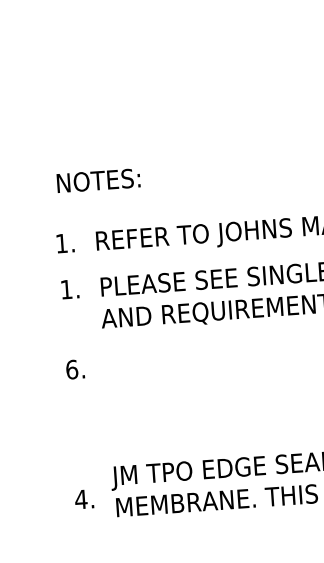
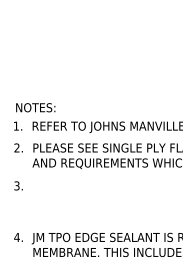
text: (98, 180) -> (35, 107), moved
text: (65, 288) -> (16, 147), 1. -> 2.
text: (70, 368) -> (16, 185), 6. -> 3.
text: (84, 499) -> (18, 237), moved

